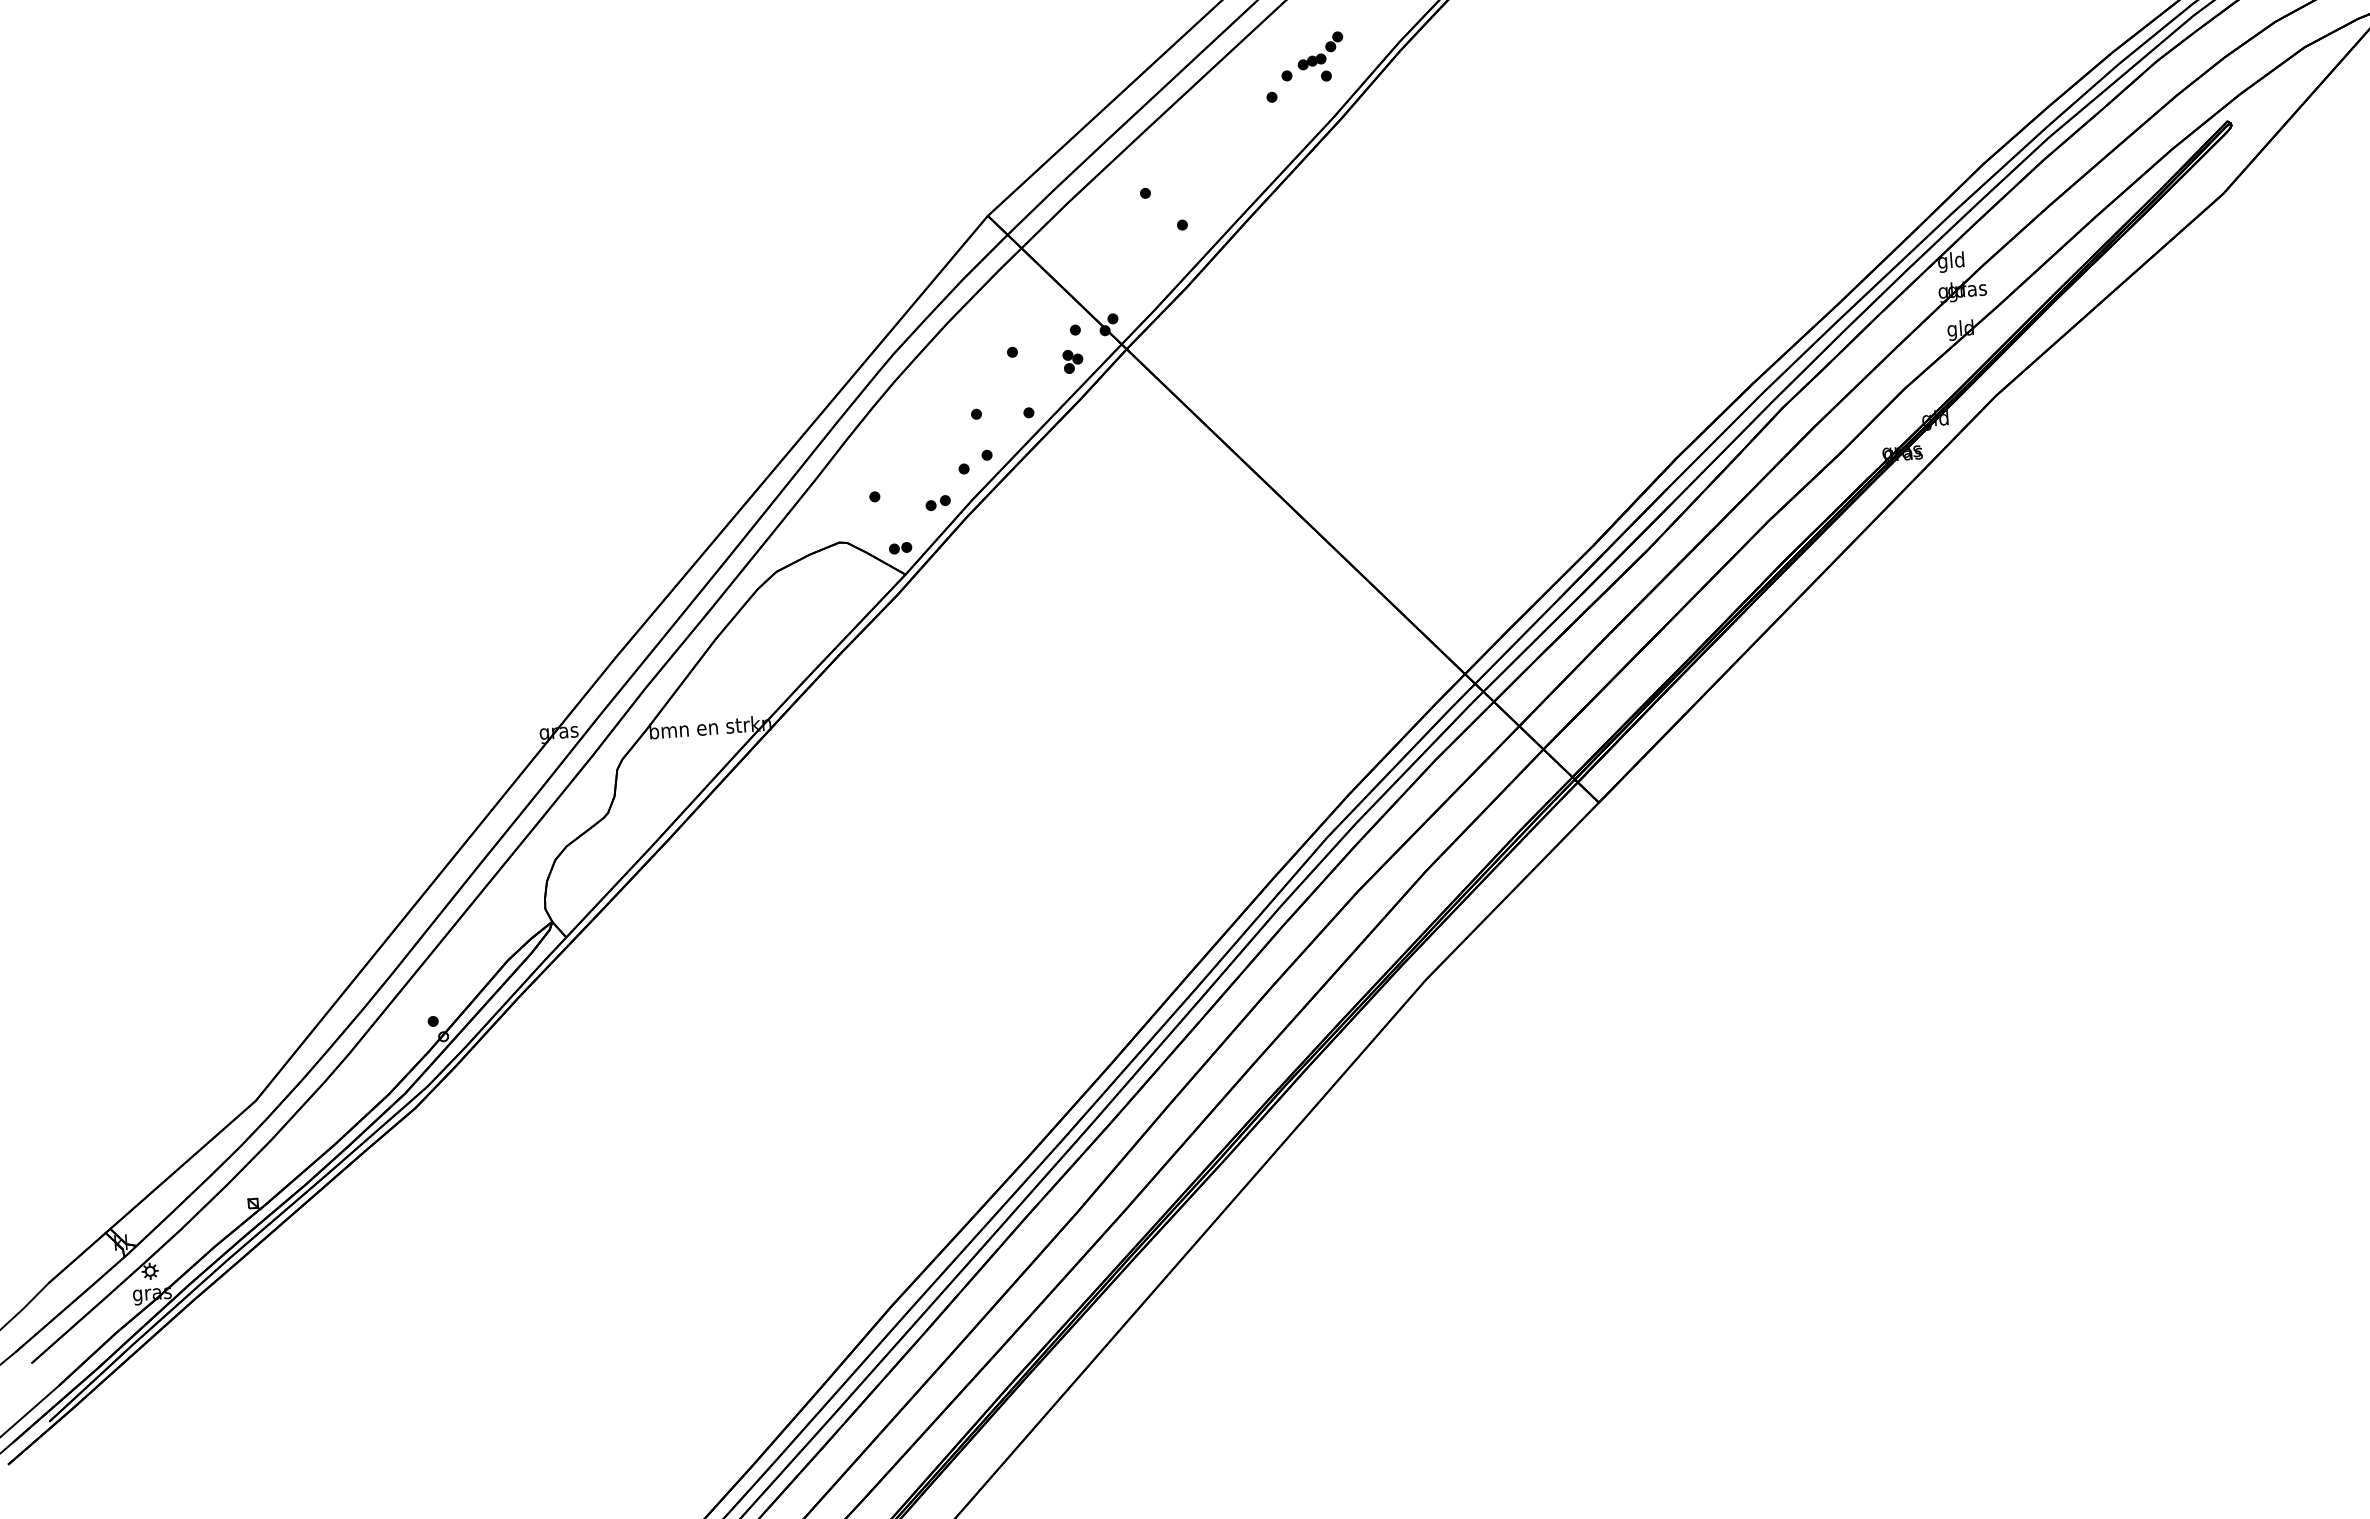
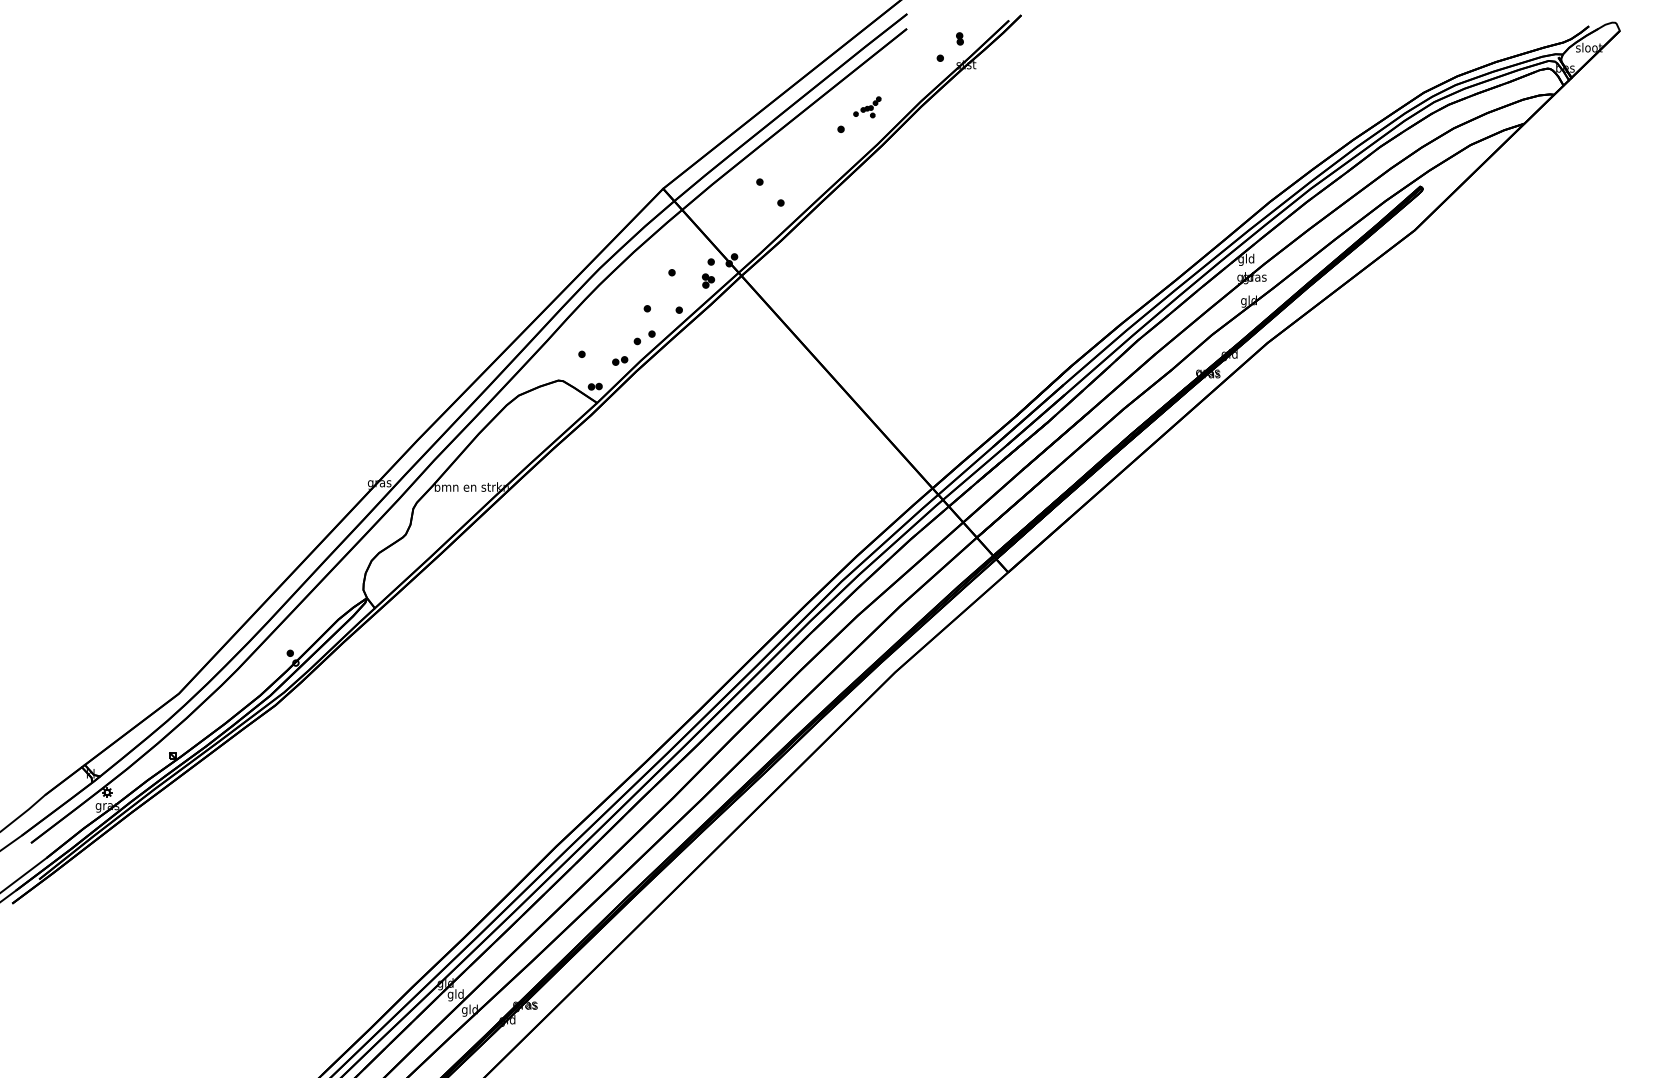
part: (1312, 58) -> (867, 107), size x0.7

